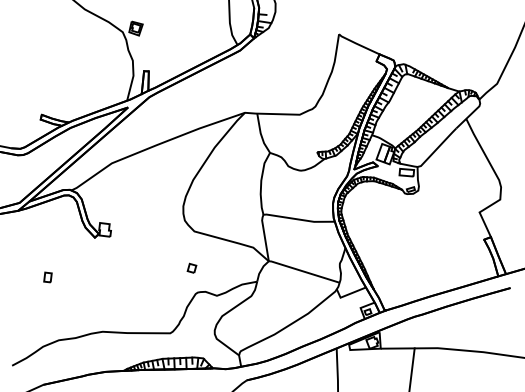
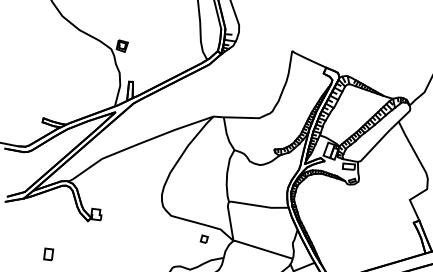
part: (191, 267) -> (203, 238), moved
part: (47, 277) -> (48, 254), size x1.43

